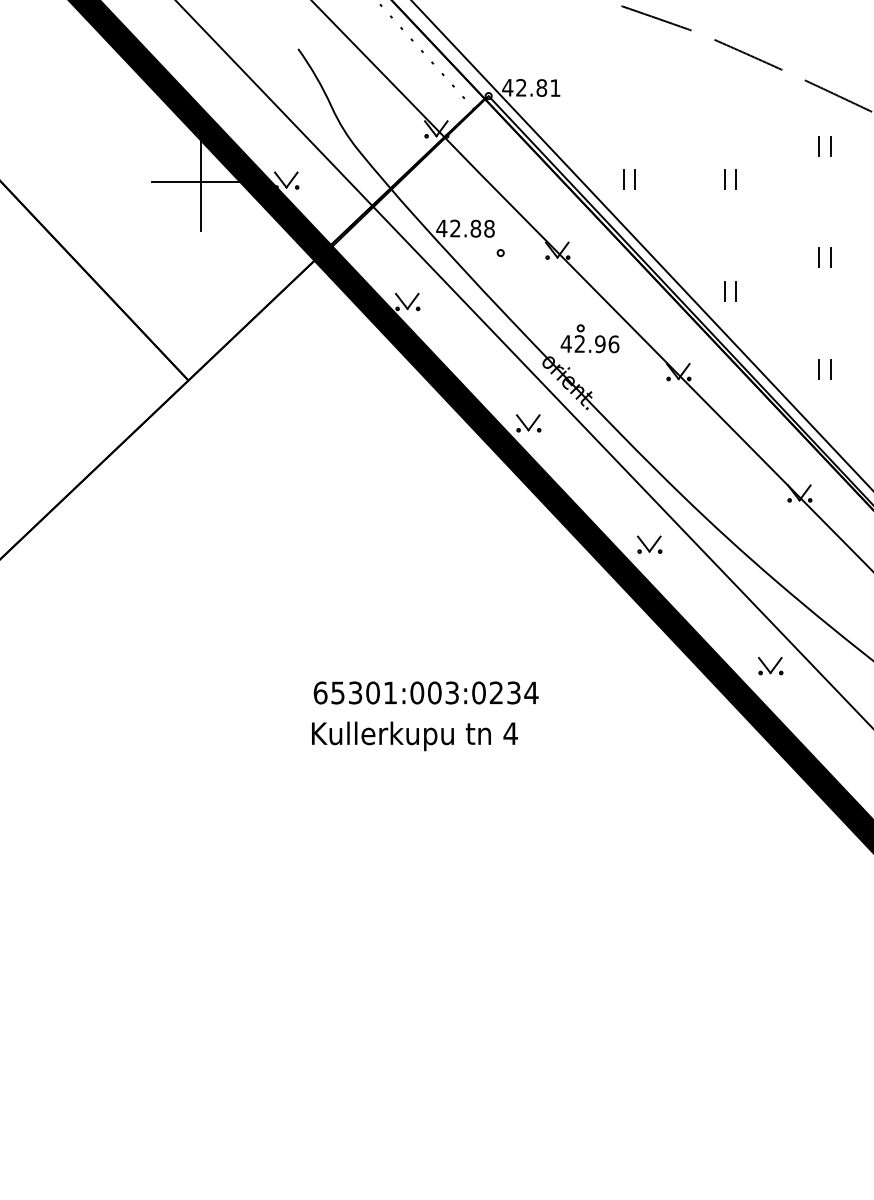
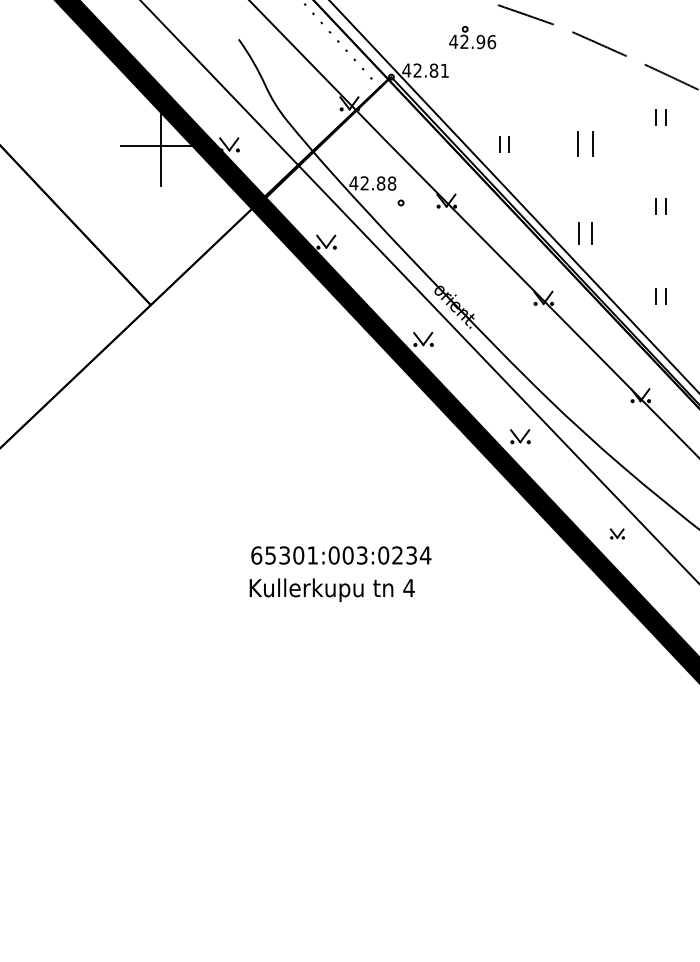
part: (730, 180) -> (585, 144), size x1.6
part: (730, 291) -> (585, 233), size x1.4
part: (589, 338) -> (472, 37), moved
part: (770, 665) -> (617, 533), size x0.7

